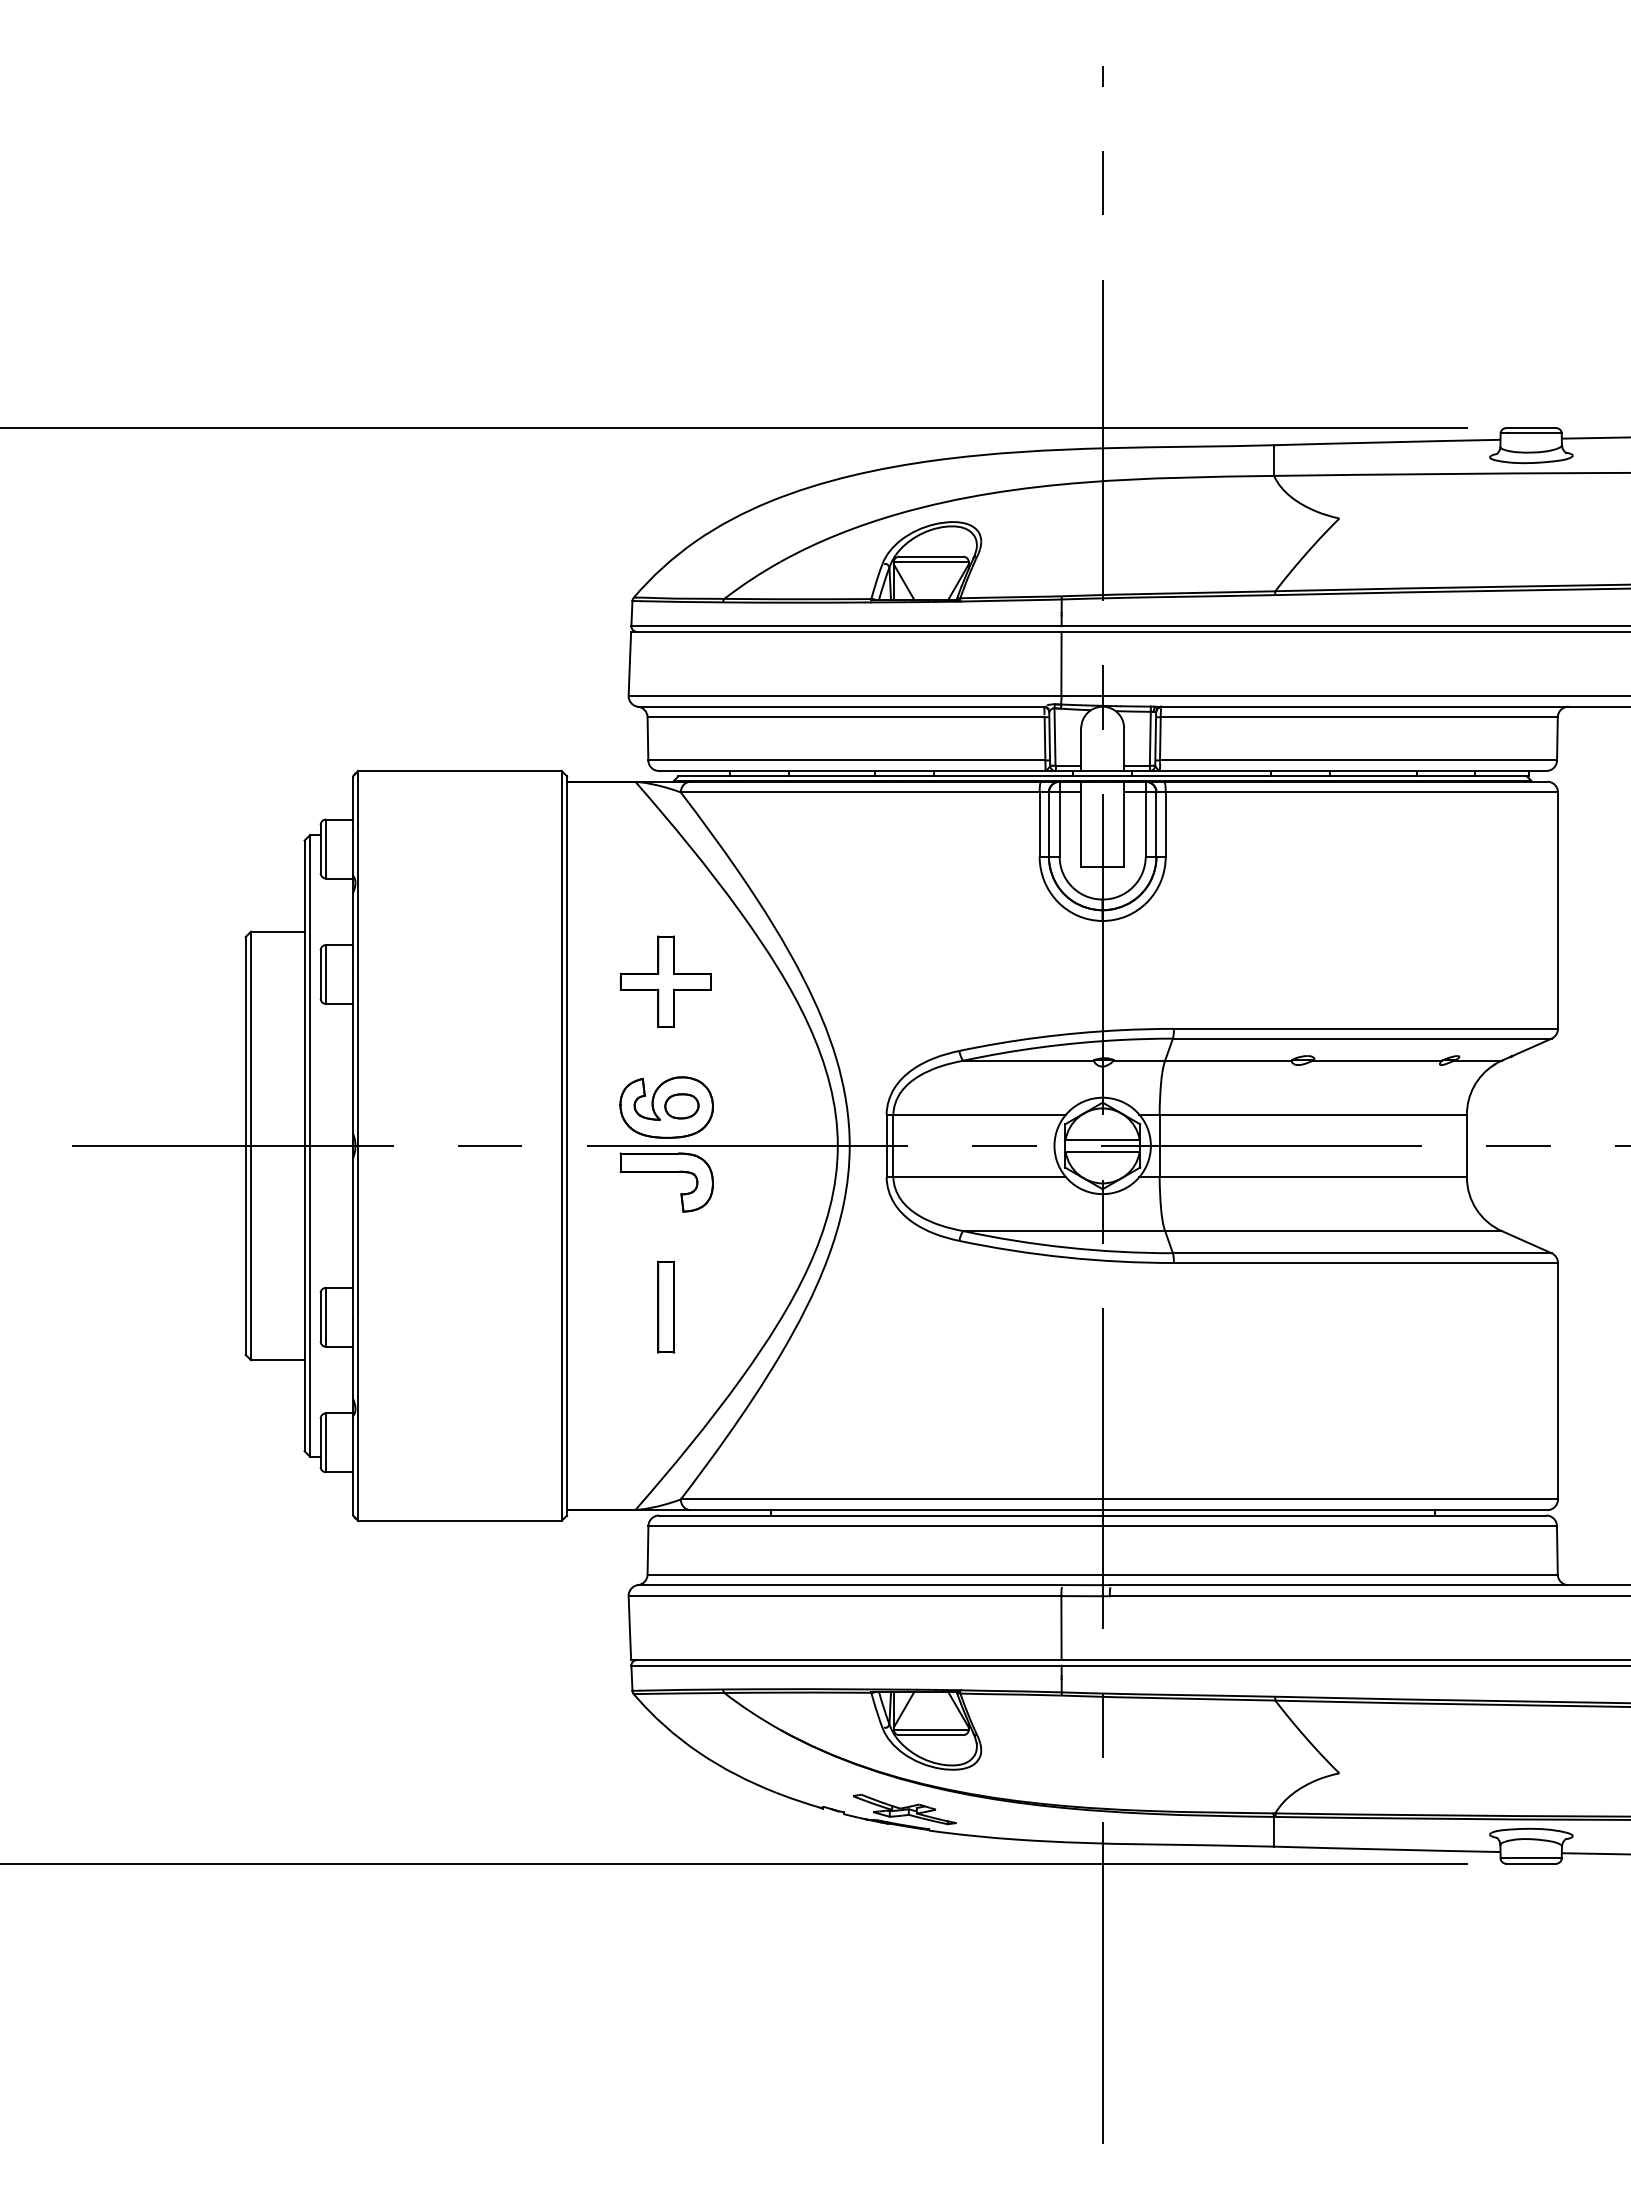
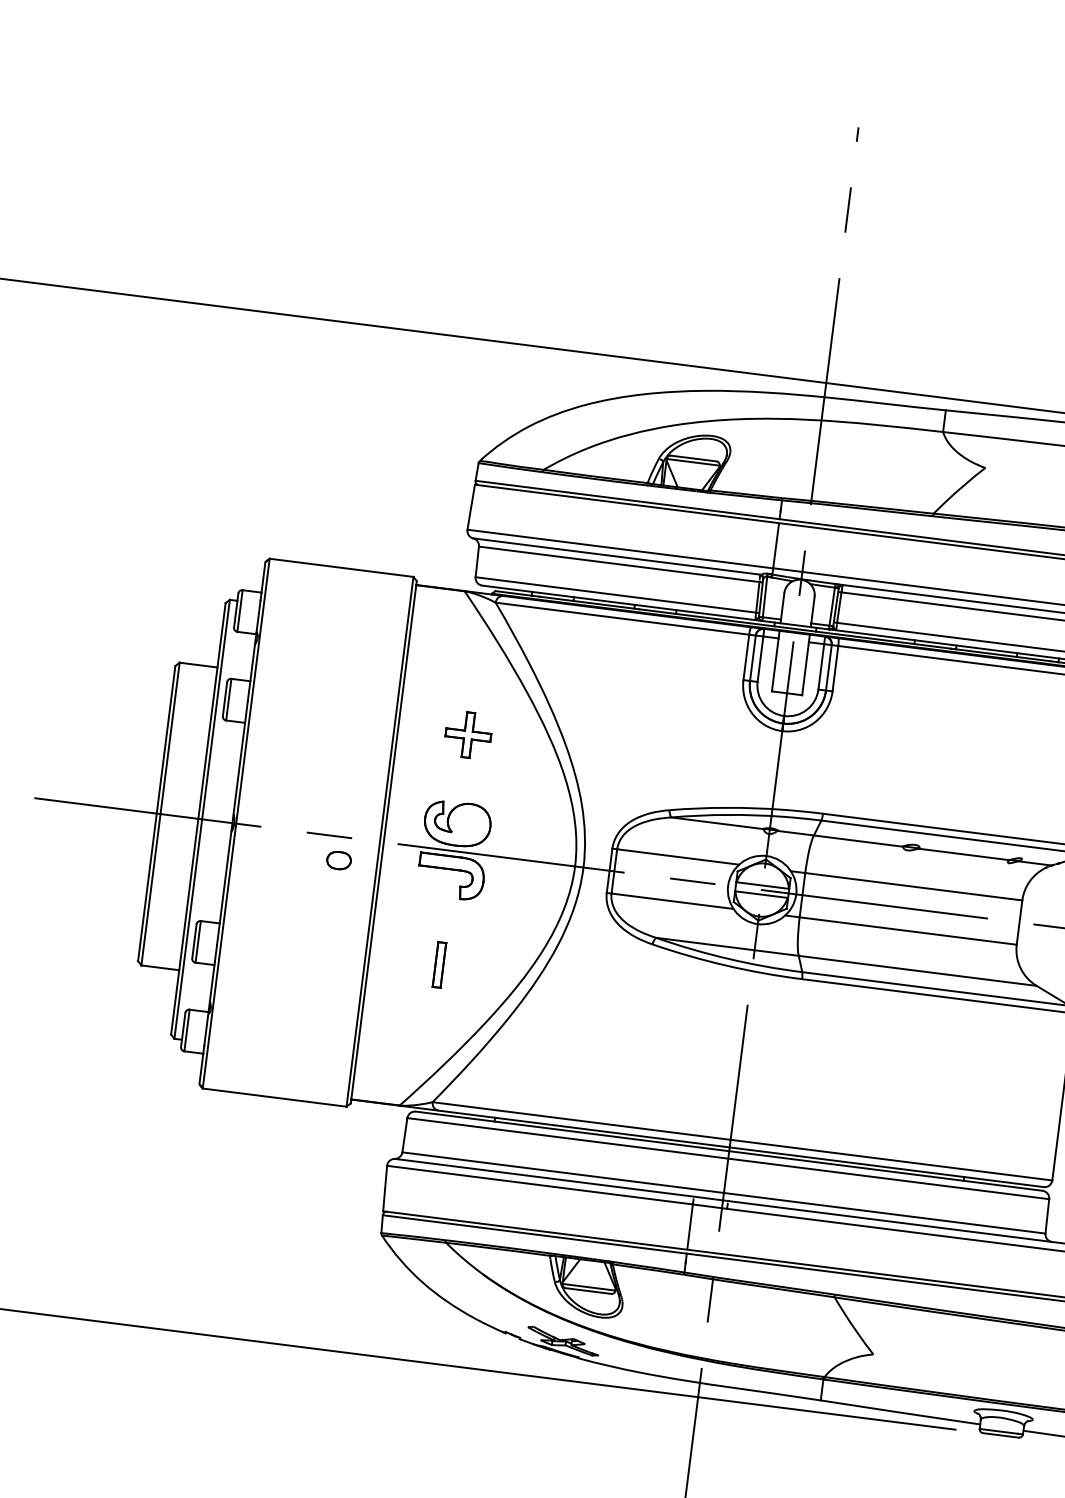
part: (665, 981) -> (468, 734), size x0.7
part: (681, 1106) -> (338, 860), moved
part: (666, 1306) -> (439, 964), size x0.7

